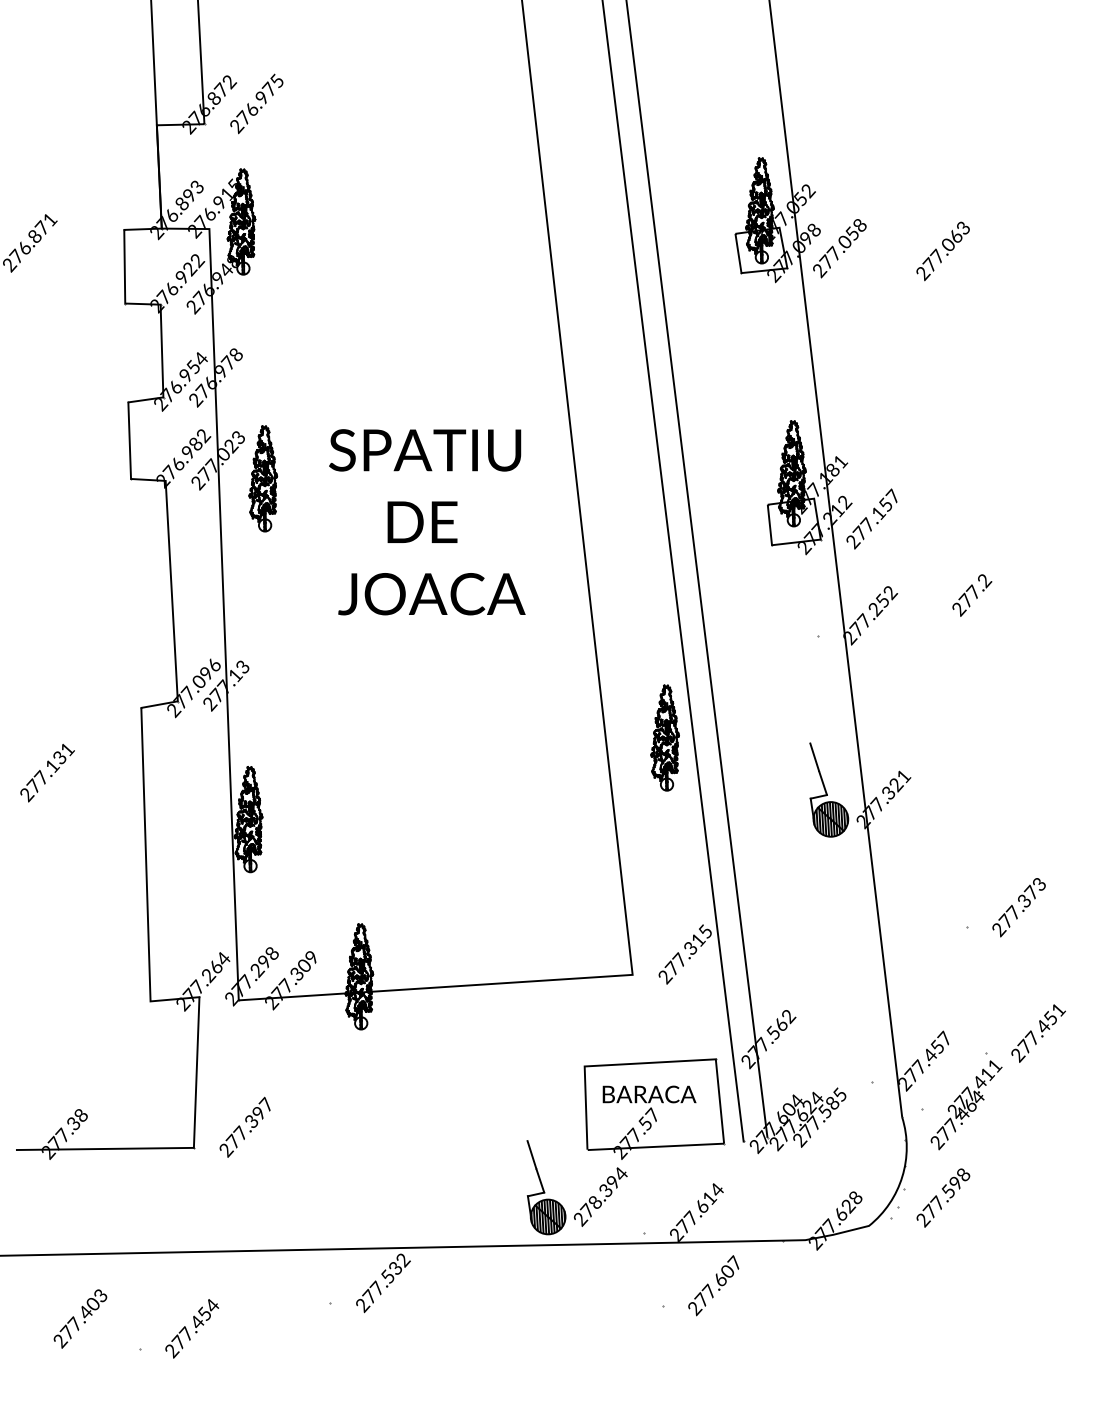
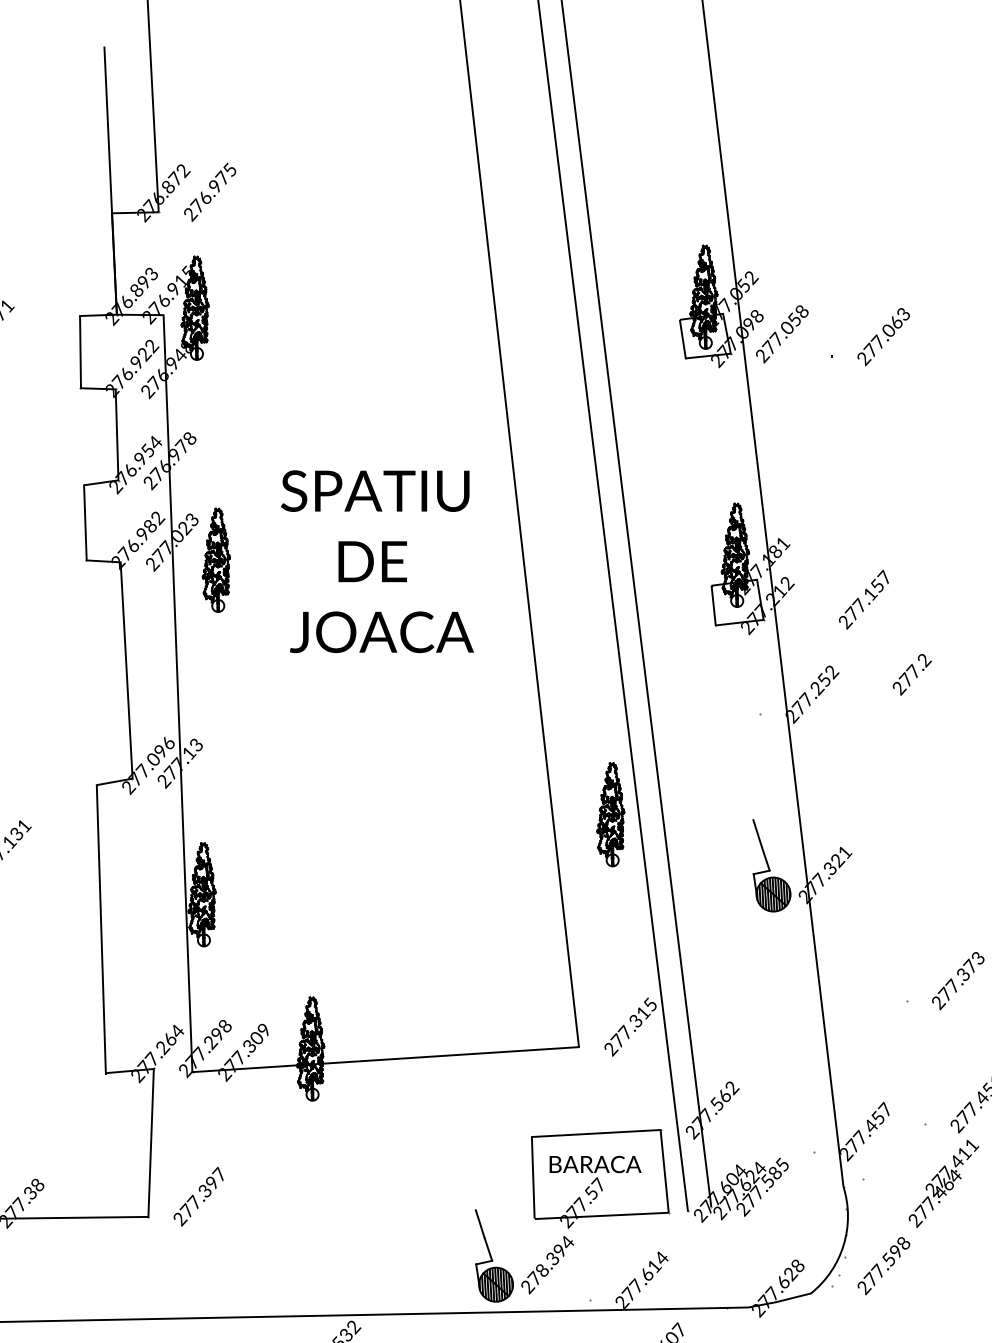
text: (871, 518) -> (863, 599), moved
text: (427, 522) -> (377, 561), moved
text: (966, 1105) -> (943, 1184), moved

